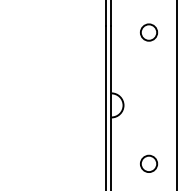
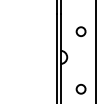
circle: (147, 32) -> (80, 31), moved

